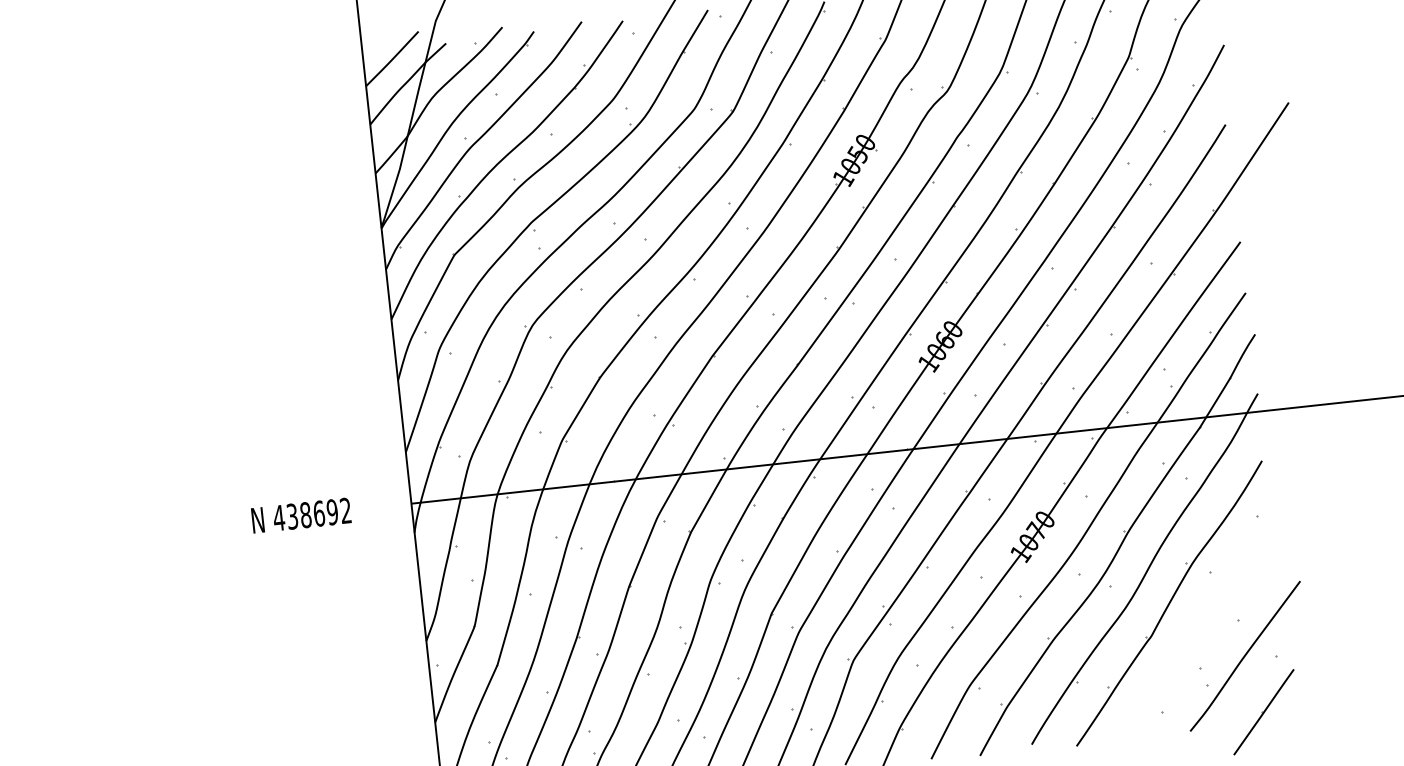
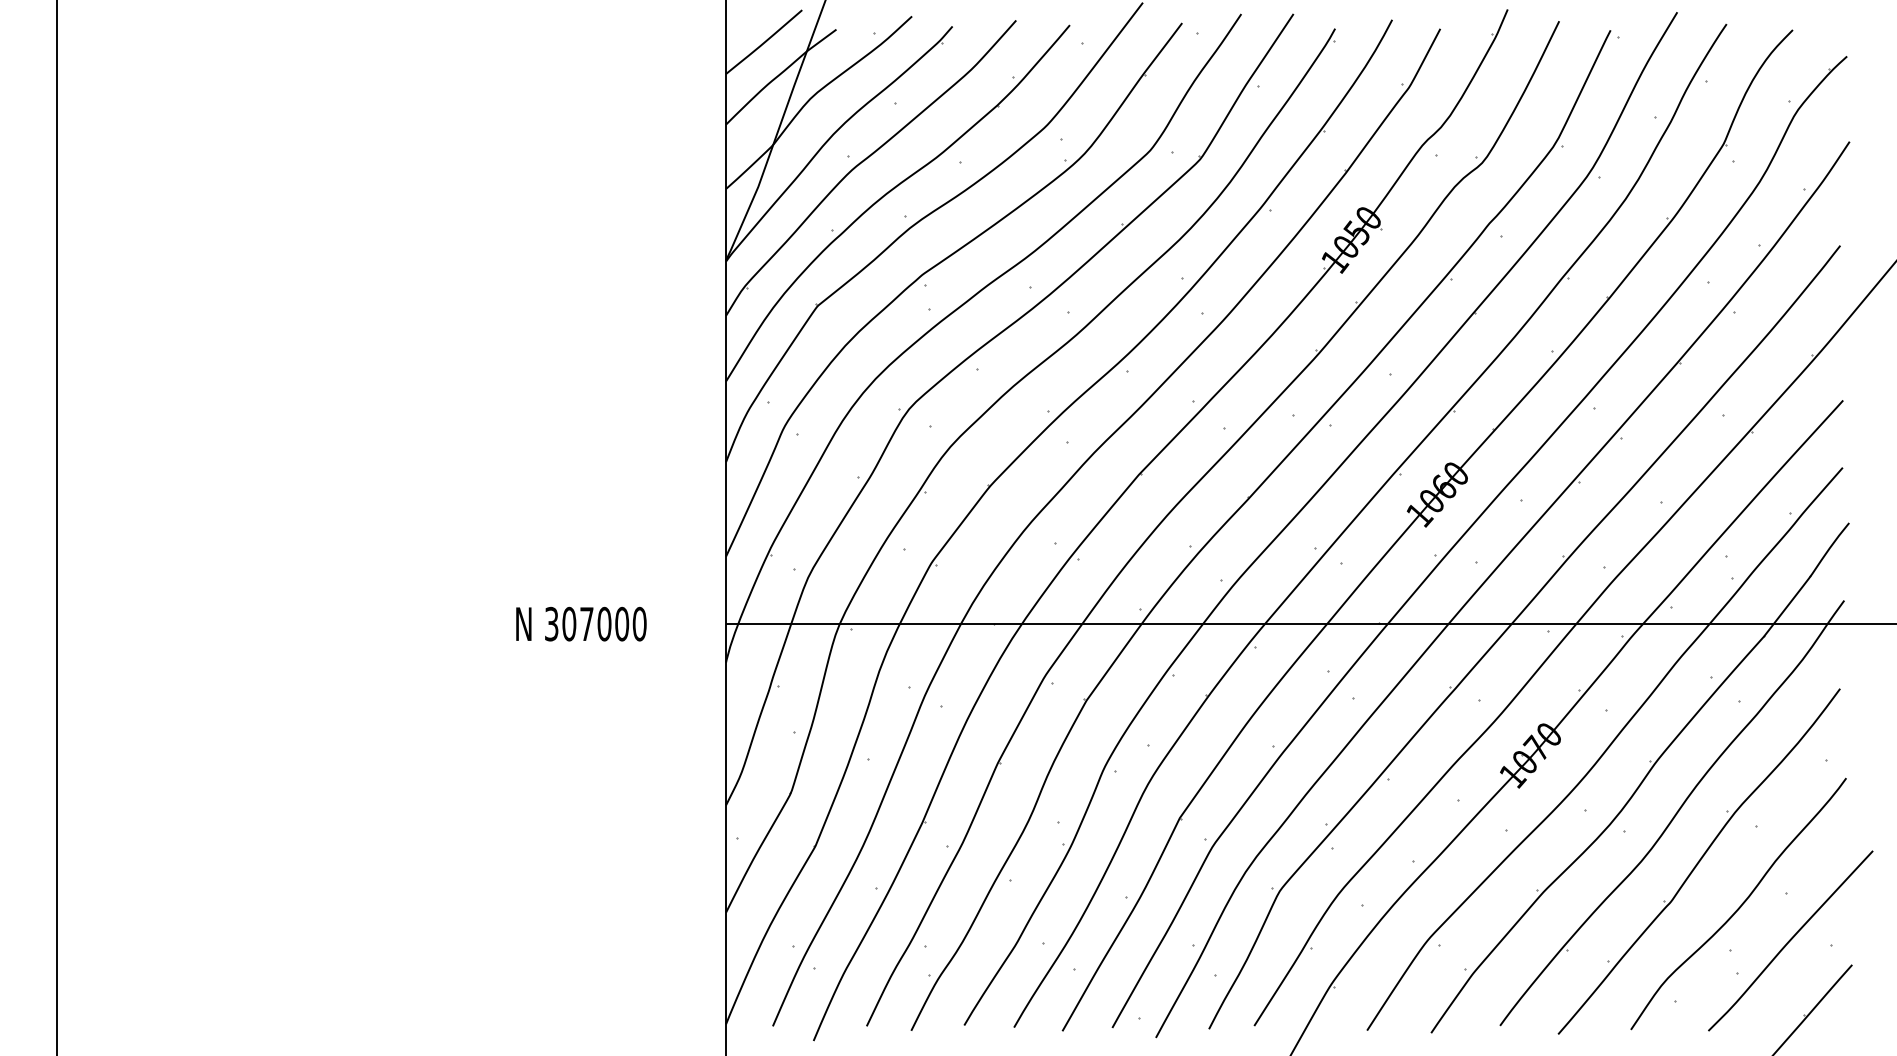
text: (312, 513) -> (595, 623), 438692 -> 307000
curve: (1204, 633) -> (1740, 905), added

